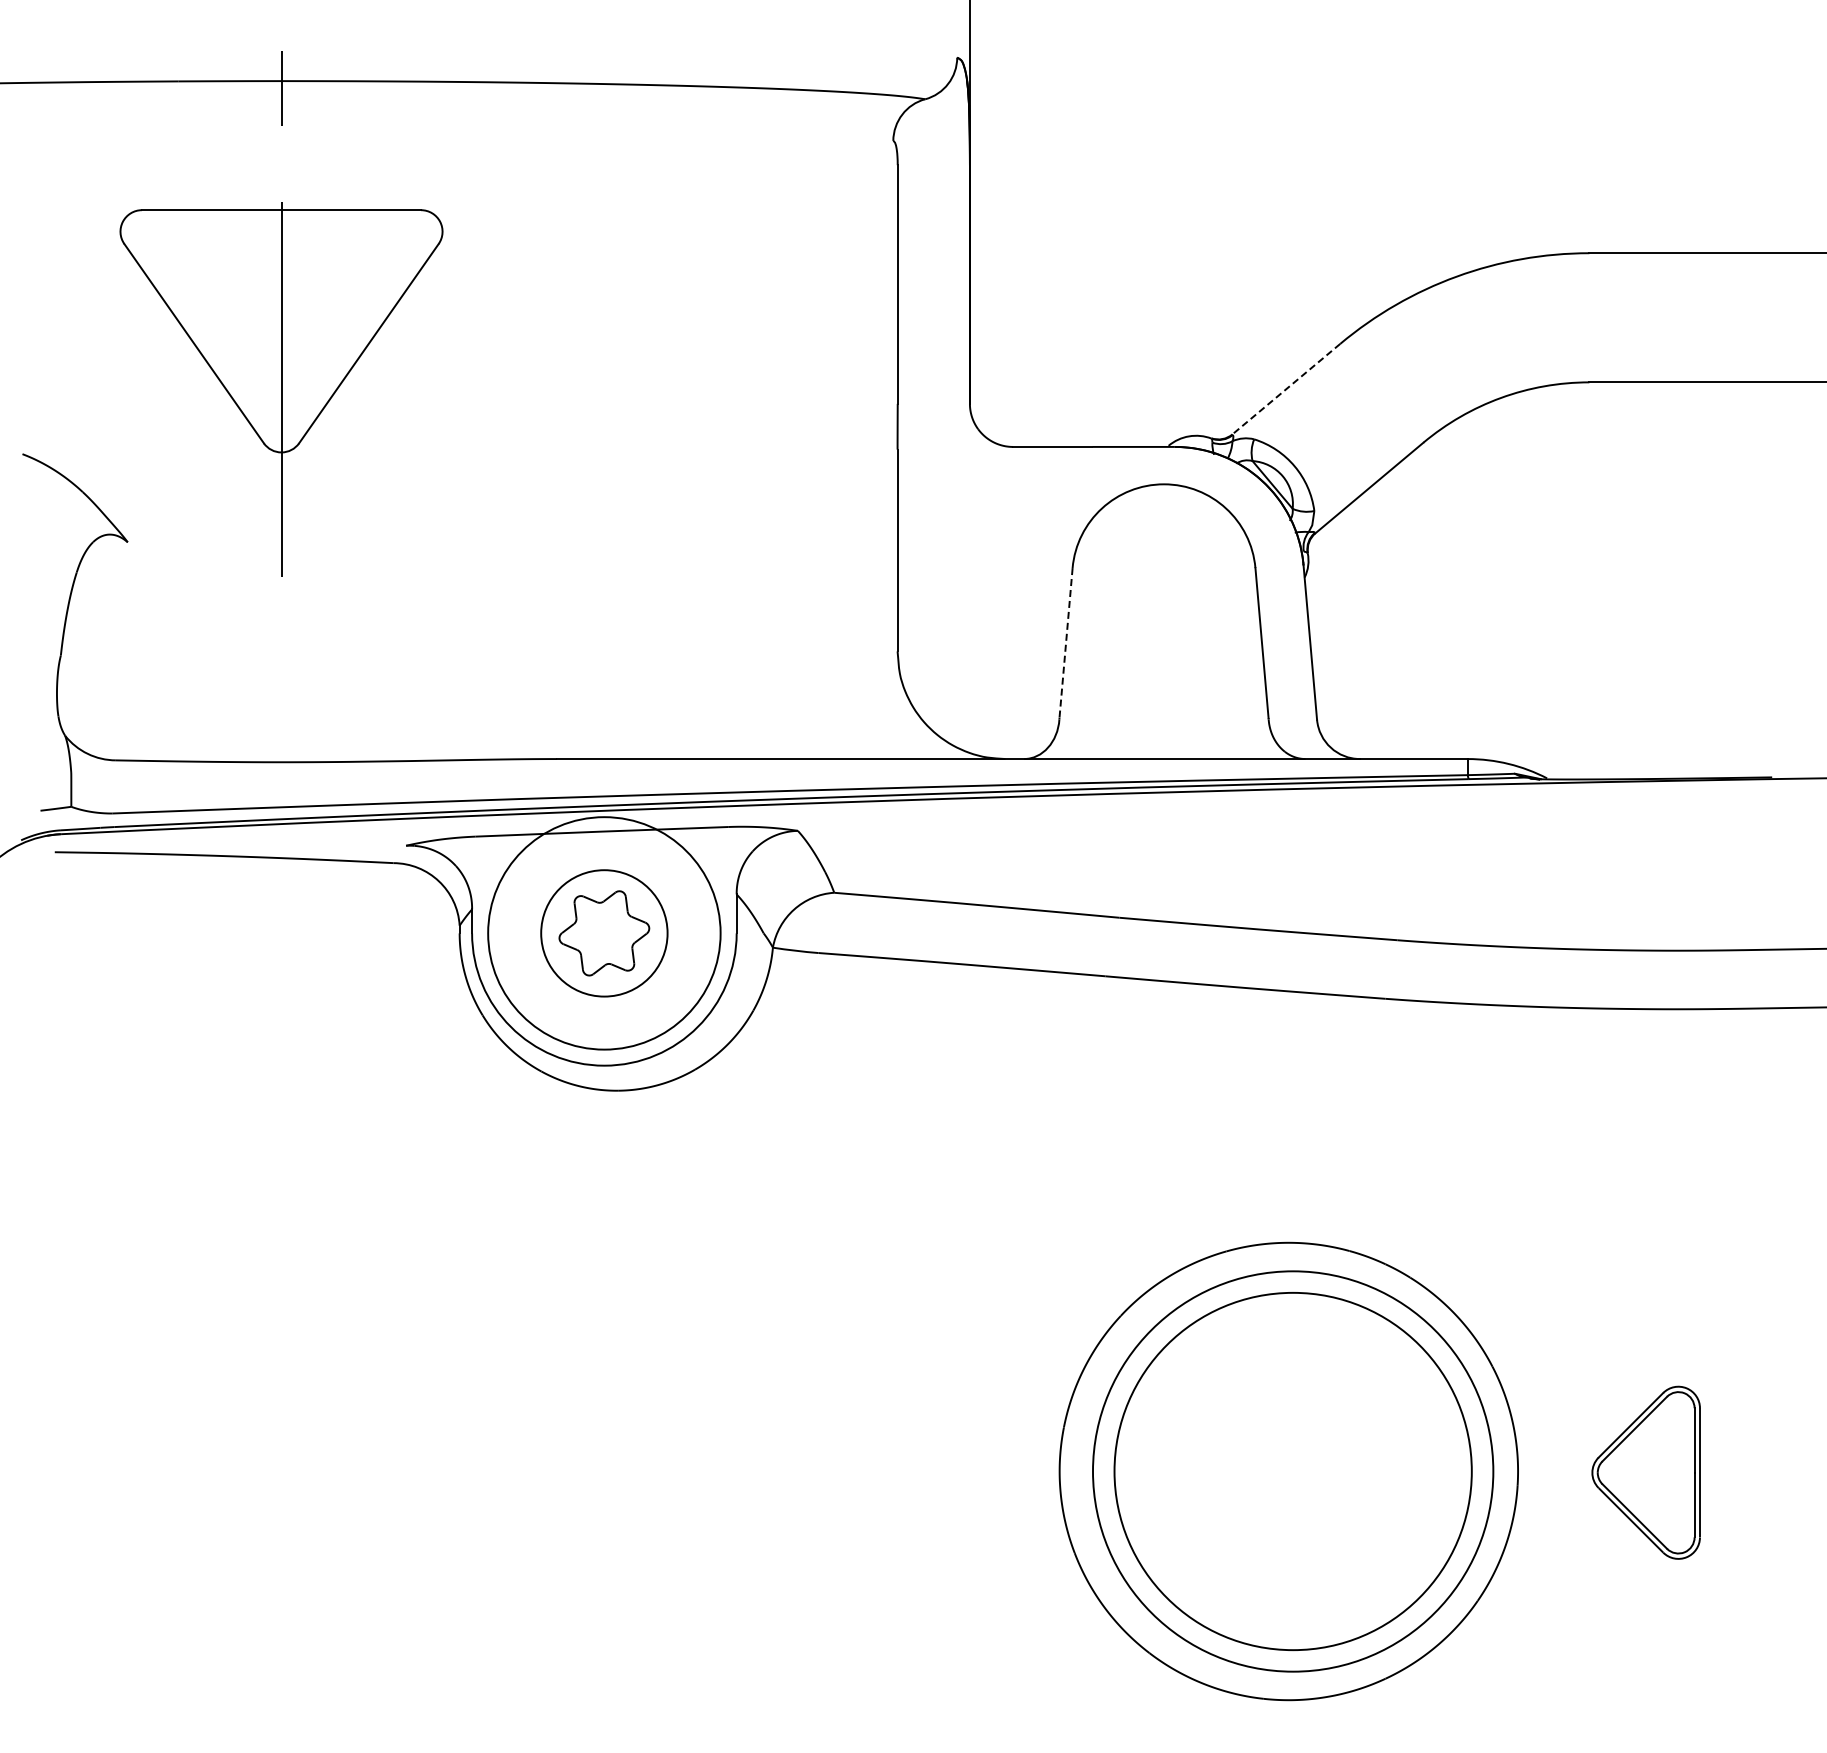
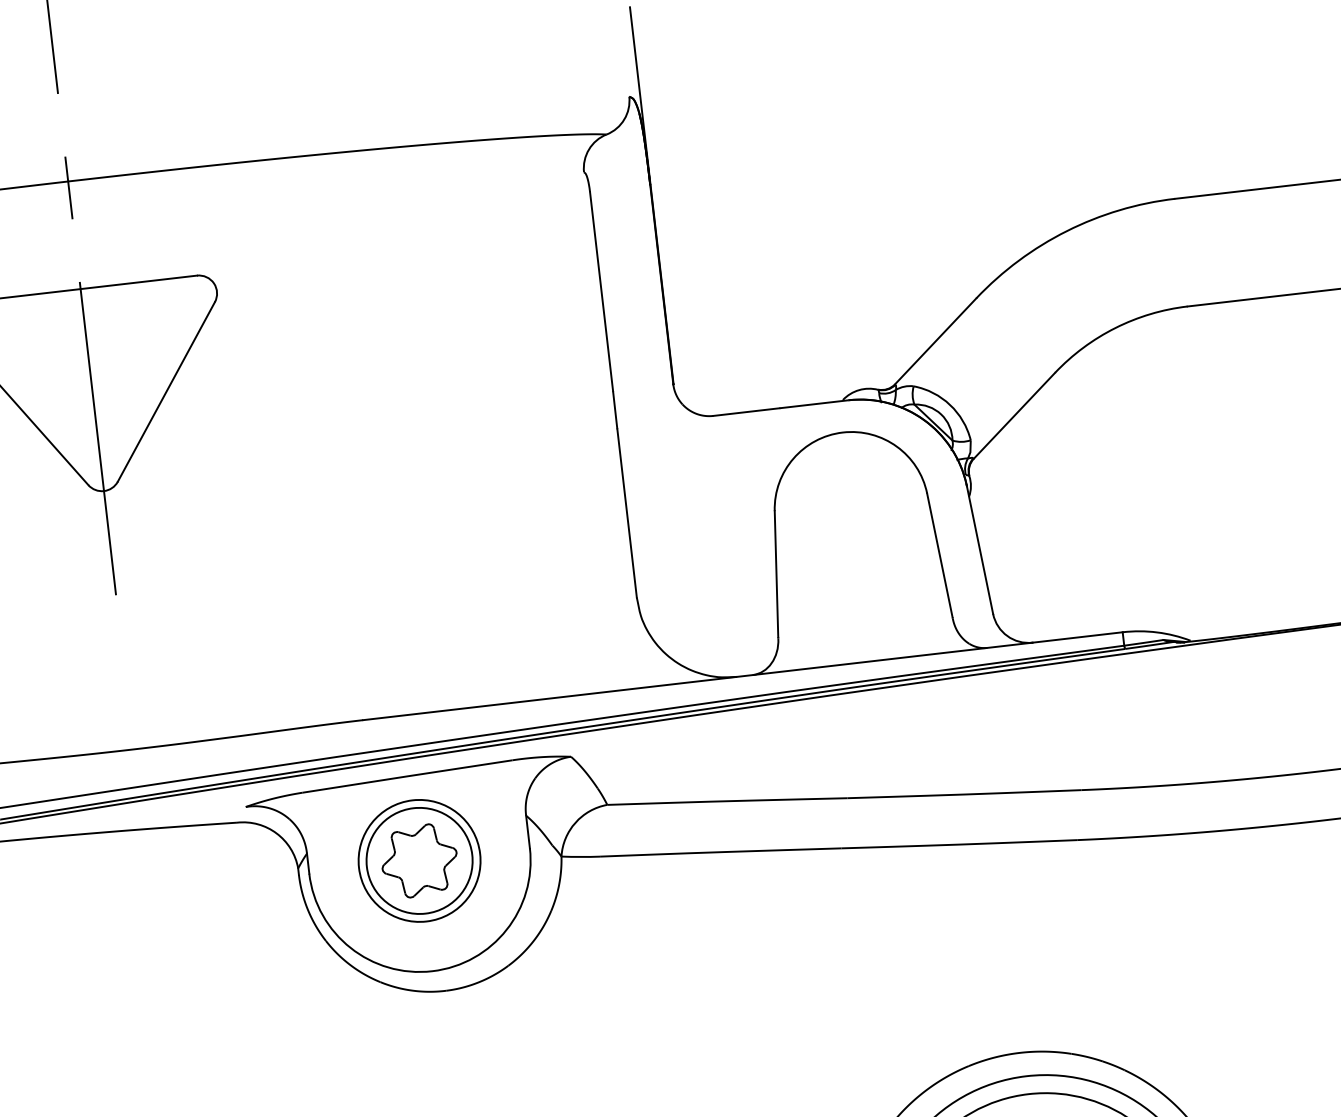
line: (1286, 389) -> (935, 341), dashed -> solid
line: (1066, 643) -> (776, 574), dashed -> solid
circle: (604, 933) -> (419, 861), size x0.62

